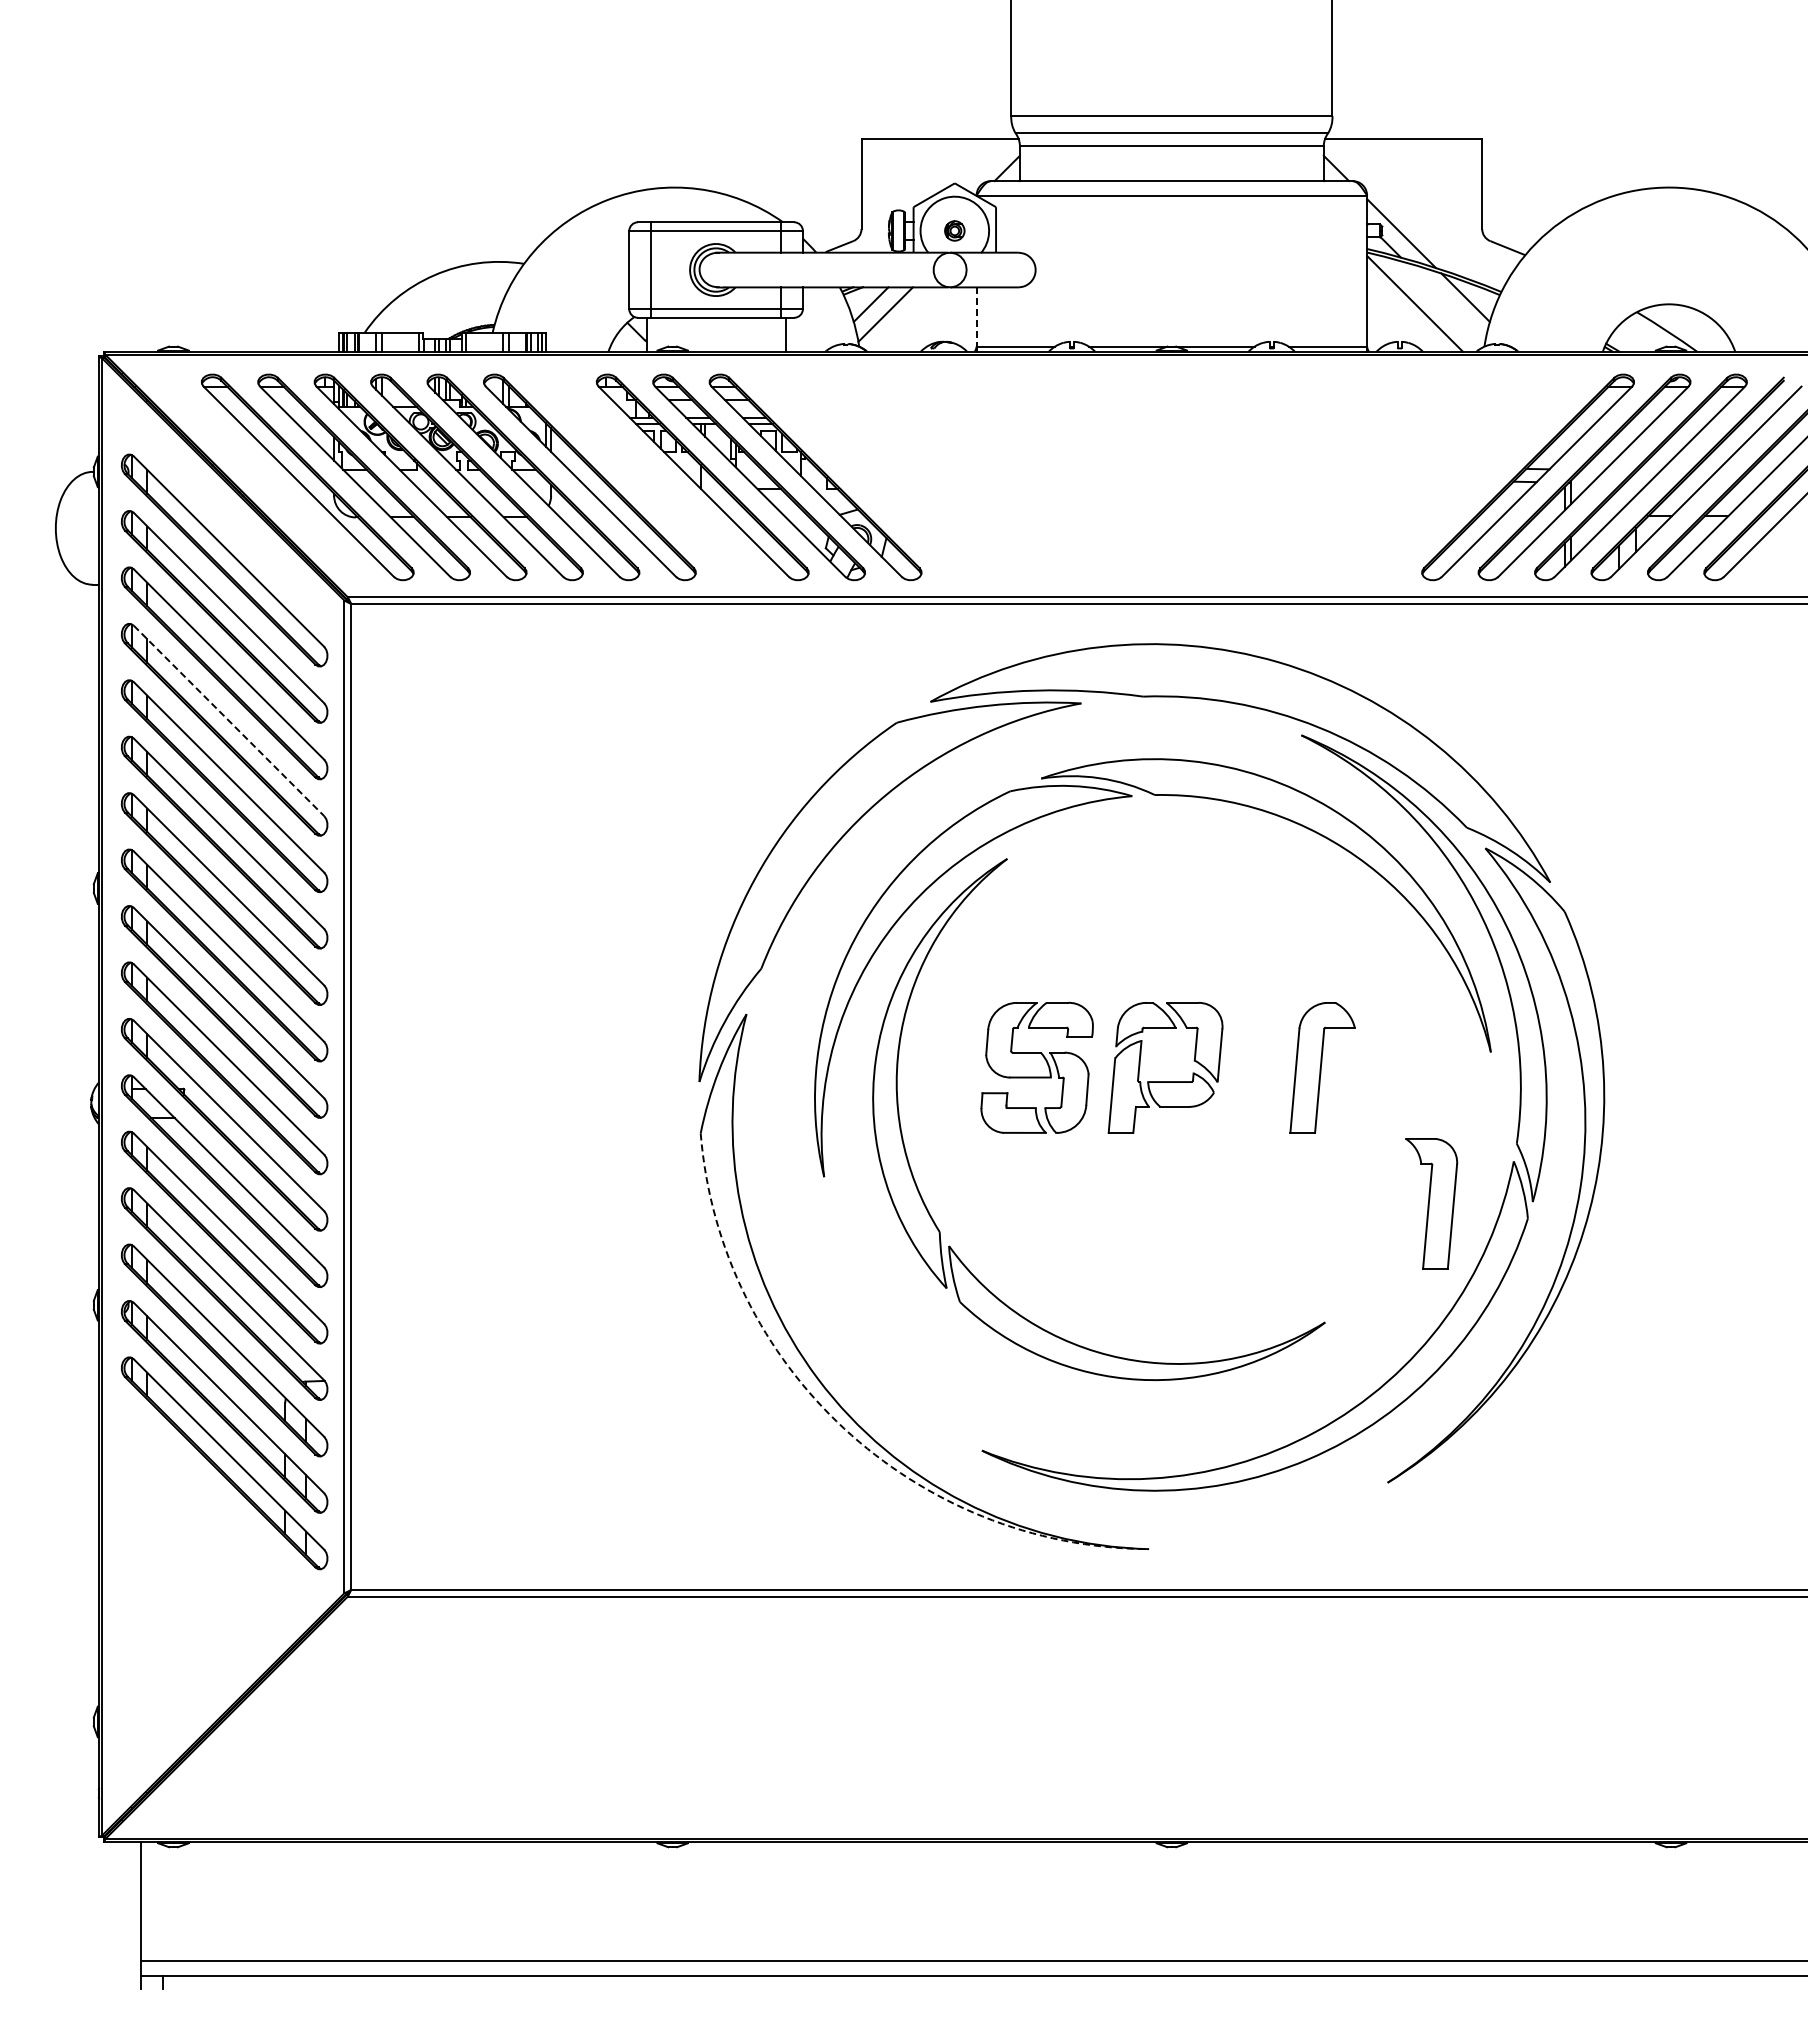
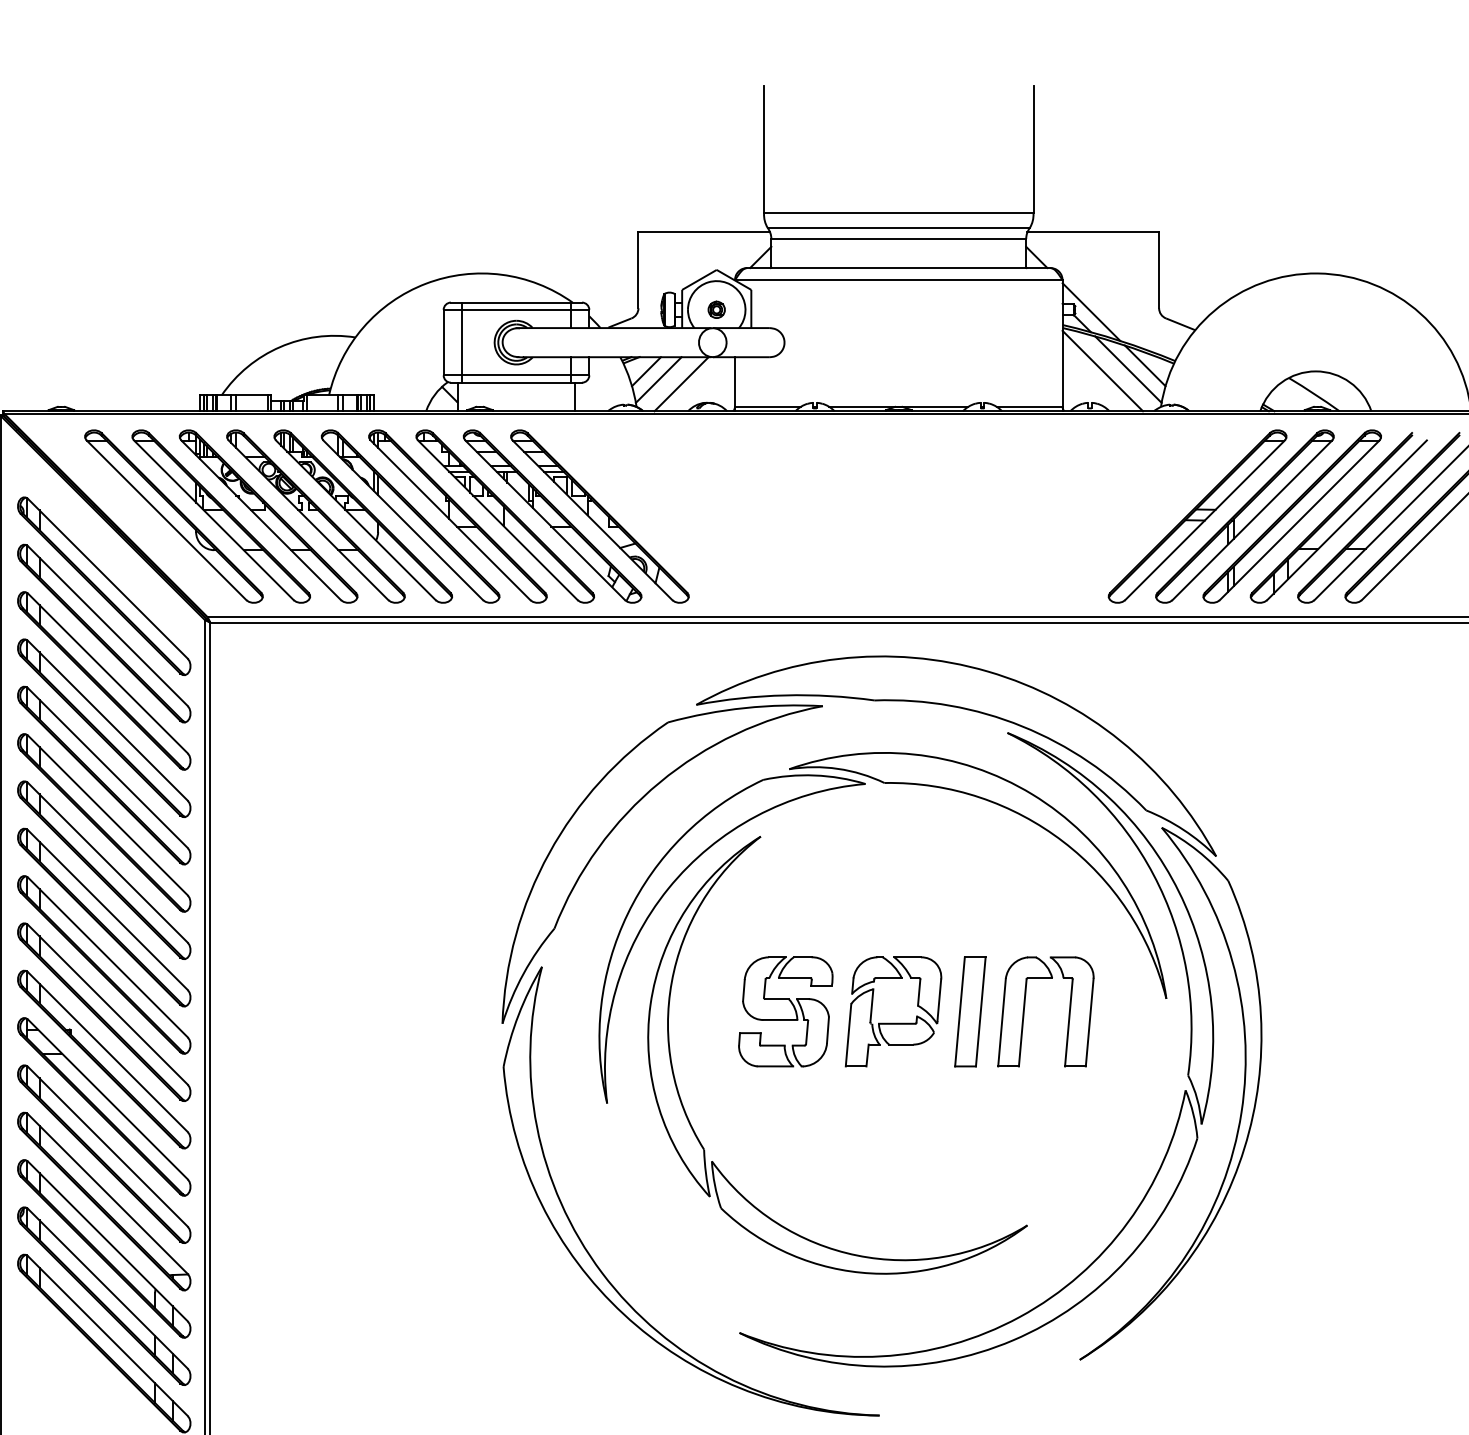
line: (1445, 301) -> (1128, 369), added
line: (976, 316) -> (734, 381), dashed -> solid
line: (912, 319) -> (681, 384), added
part: (646, 477) -> (458, 516), added
line: (229, 720) -> (108, 720), dashed -> solid
part: (1257, 1067) -> (970, 1011), added
part: (1431, 1203) -> (1072, 1011), moved
arc: (844, 1428) -> (624, 1314), dashed -> solid

